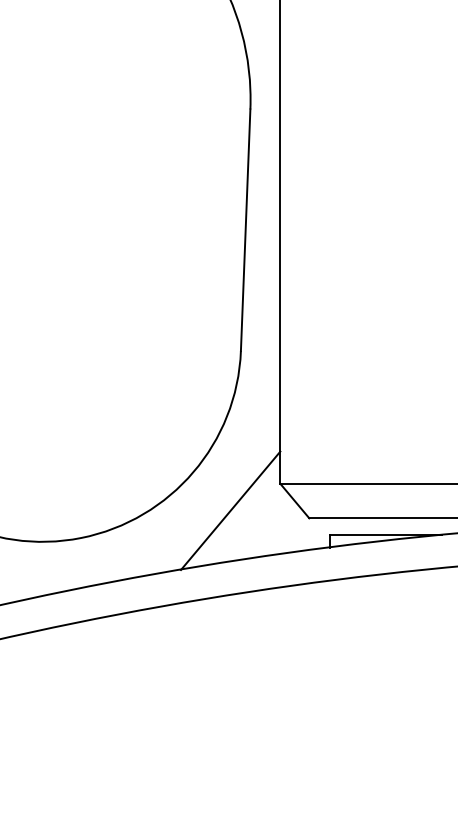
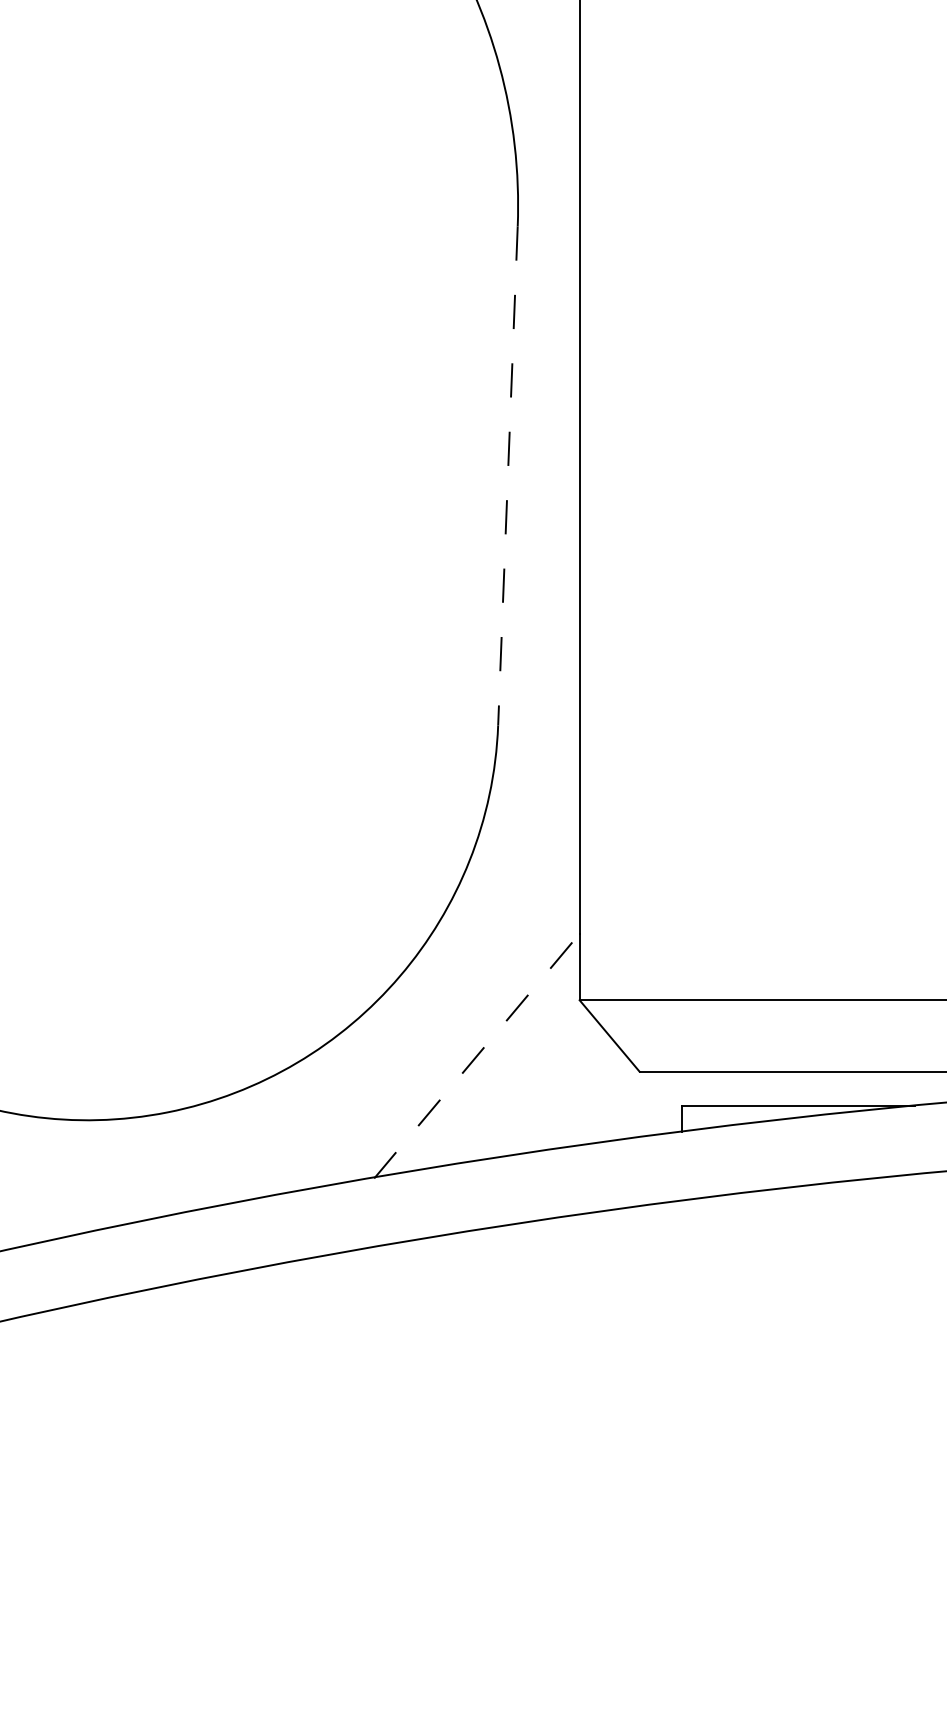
line: (245, 230) -> (507, 476), solid -> dashed
line: (230, 510) -> (476, 1055), solid -> dashed

